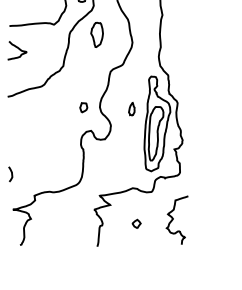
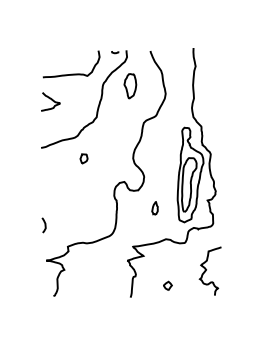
part: (83, 107) -> (83, 158), moved
part: (131, 109) -> (154, 208), moved
part: (136, 223) -> (167, 285), moved

